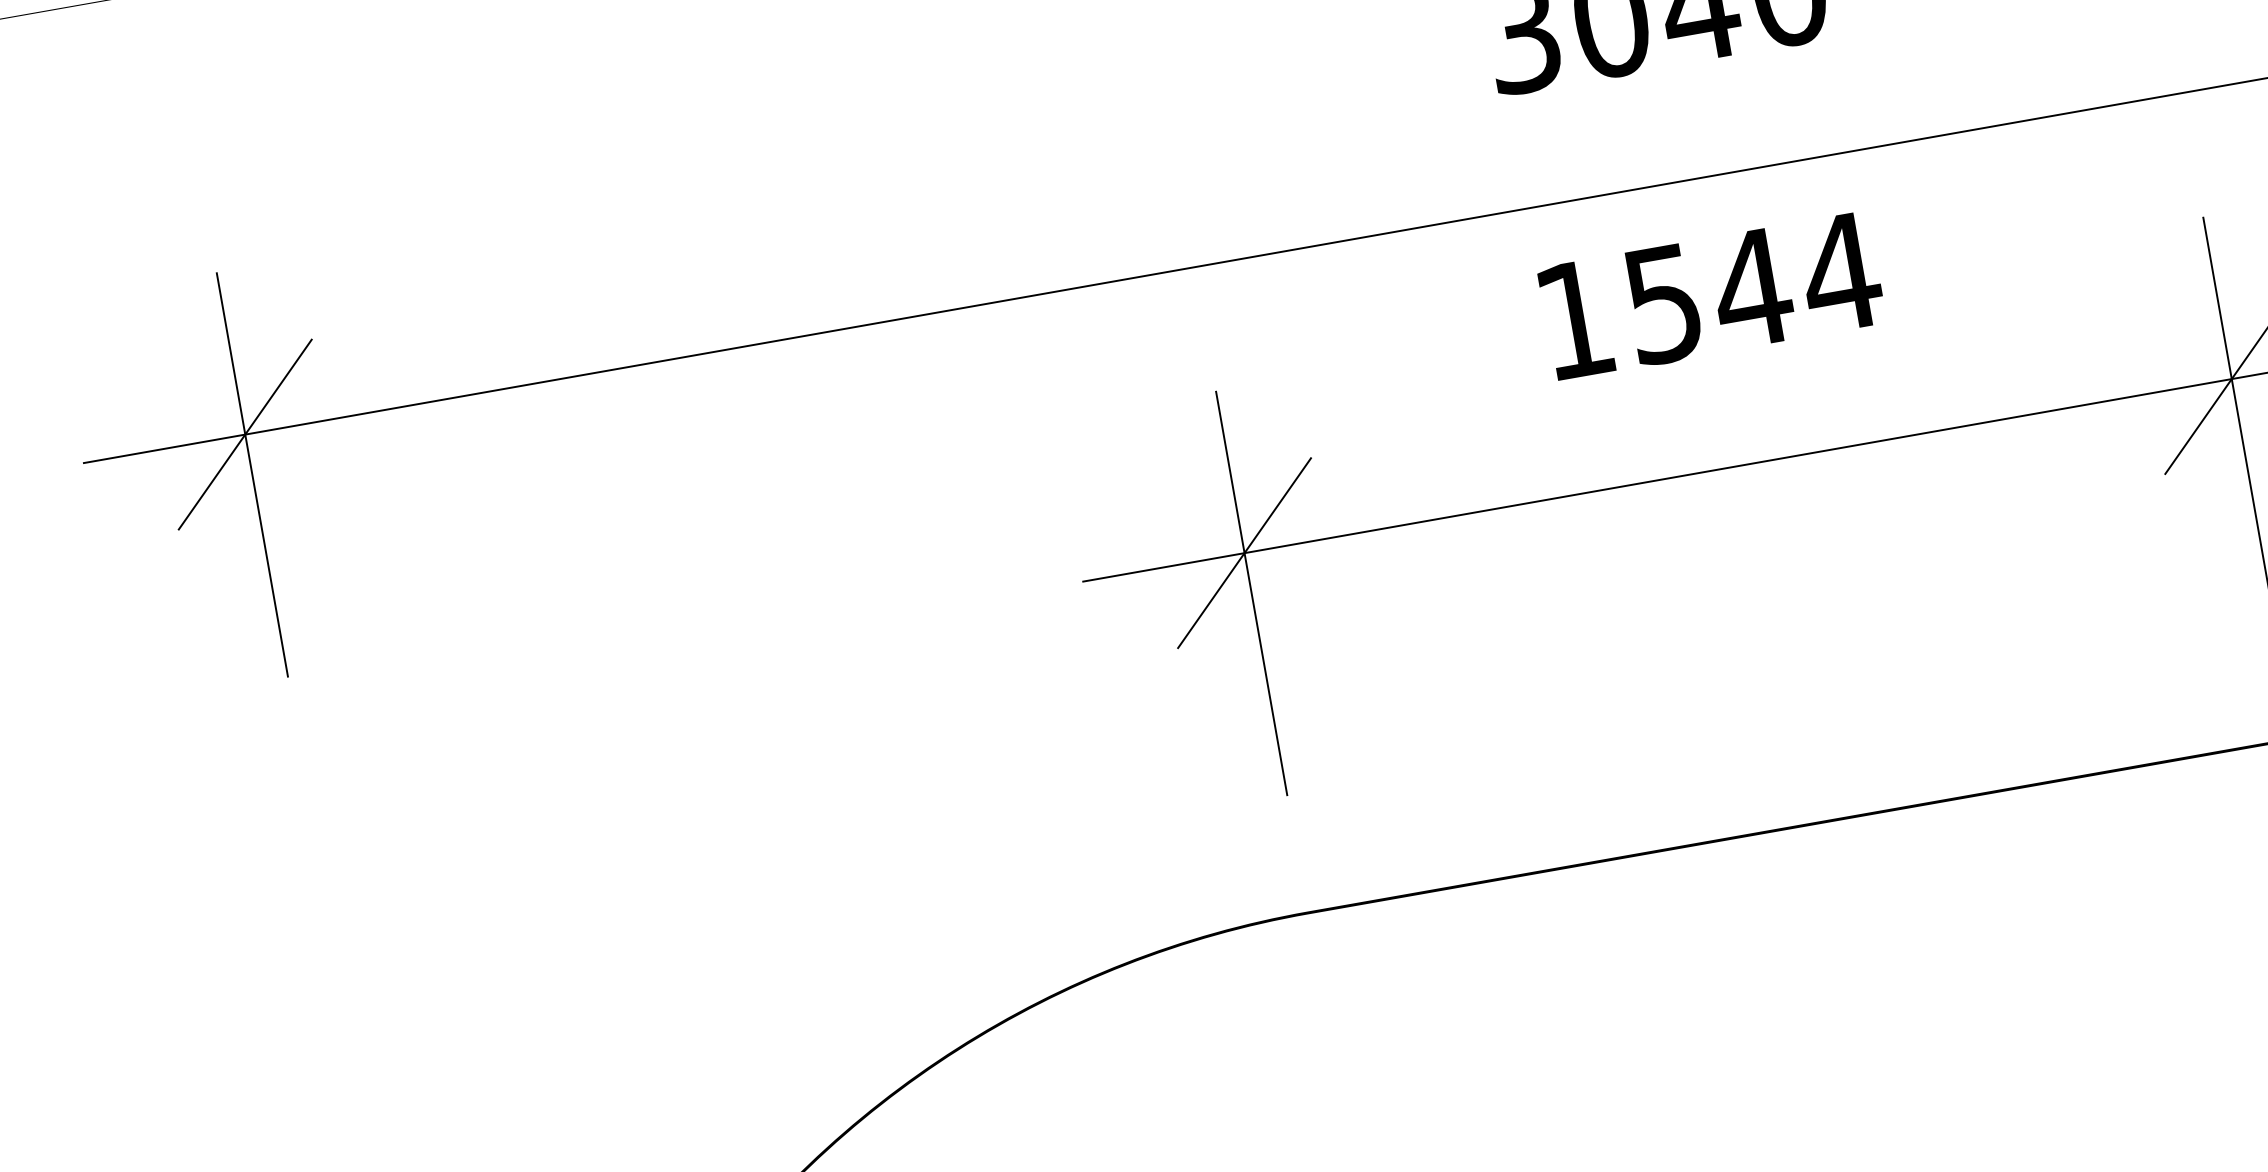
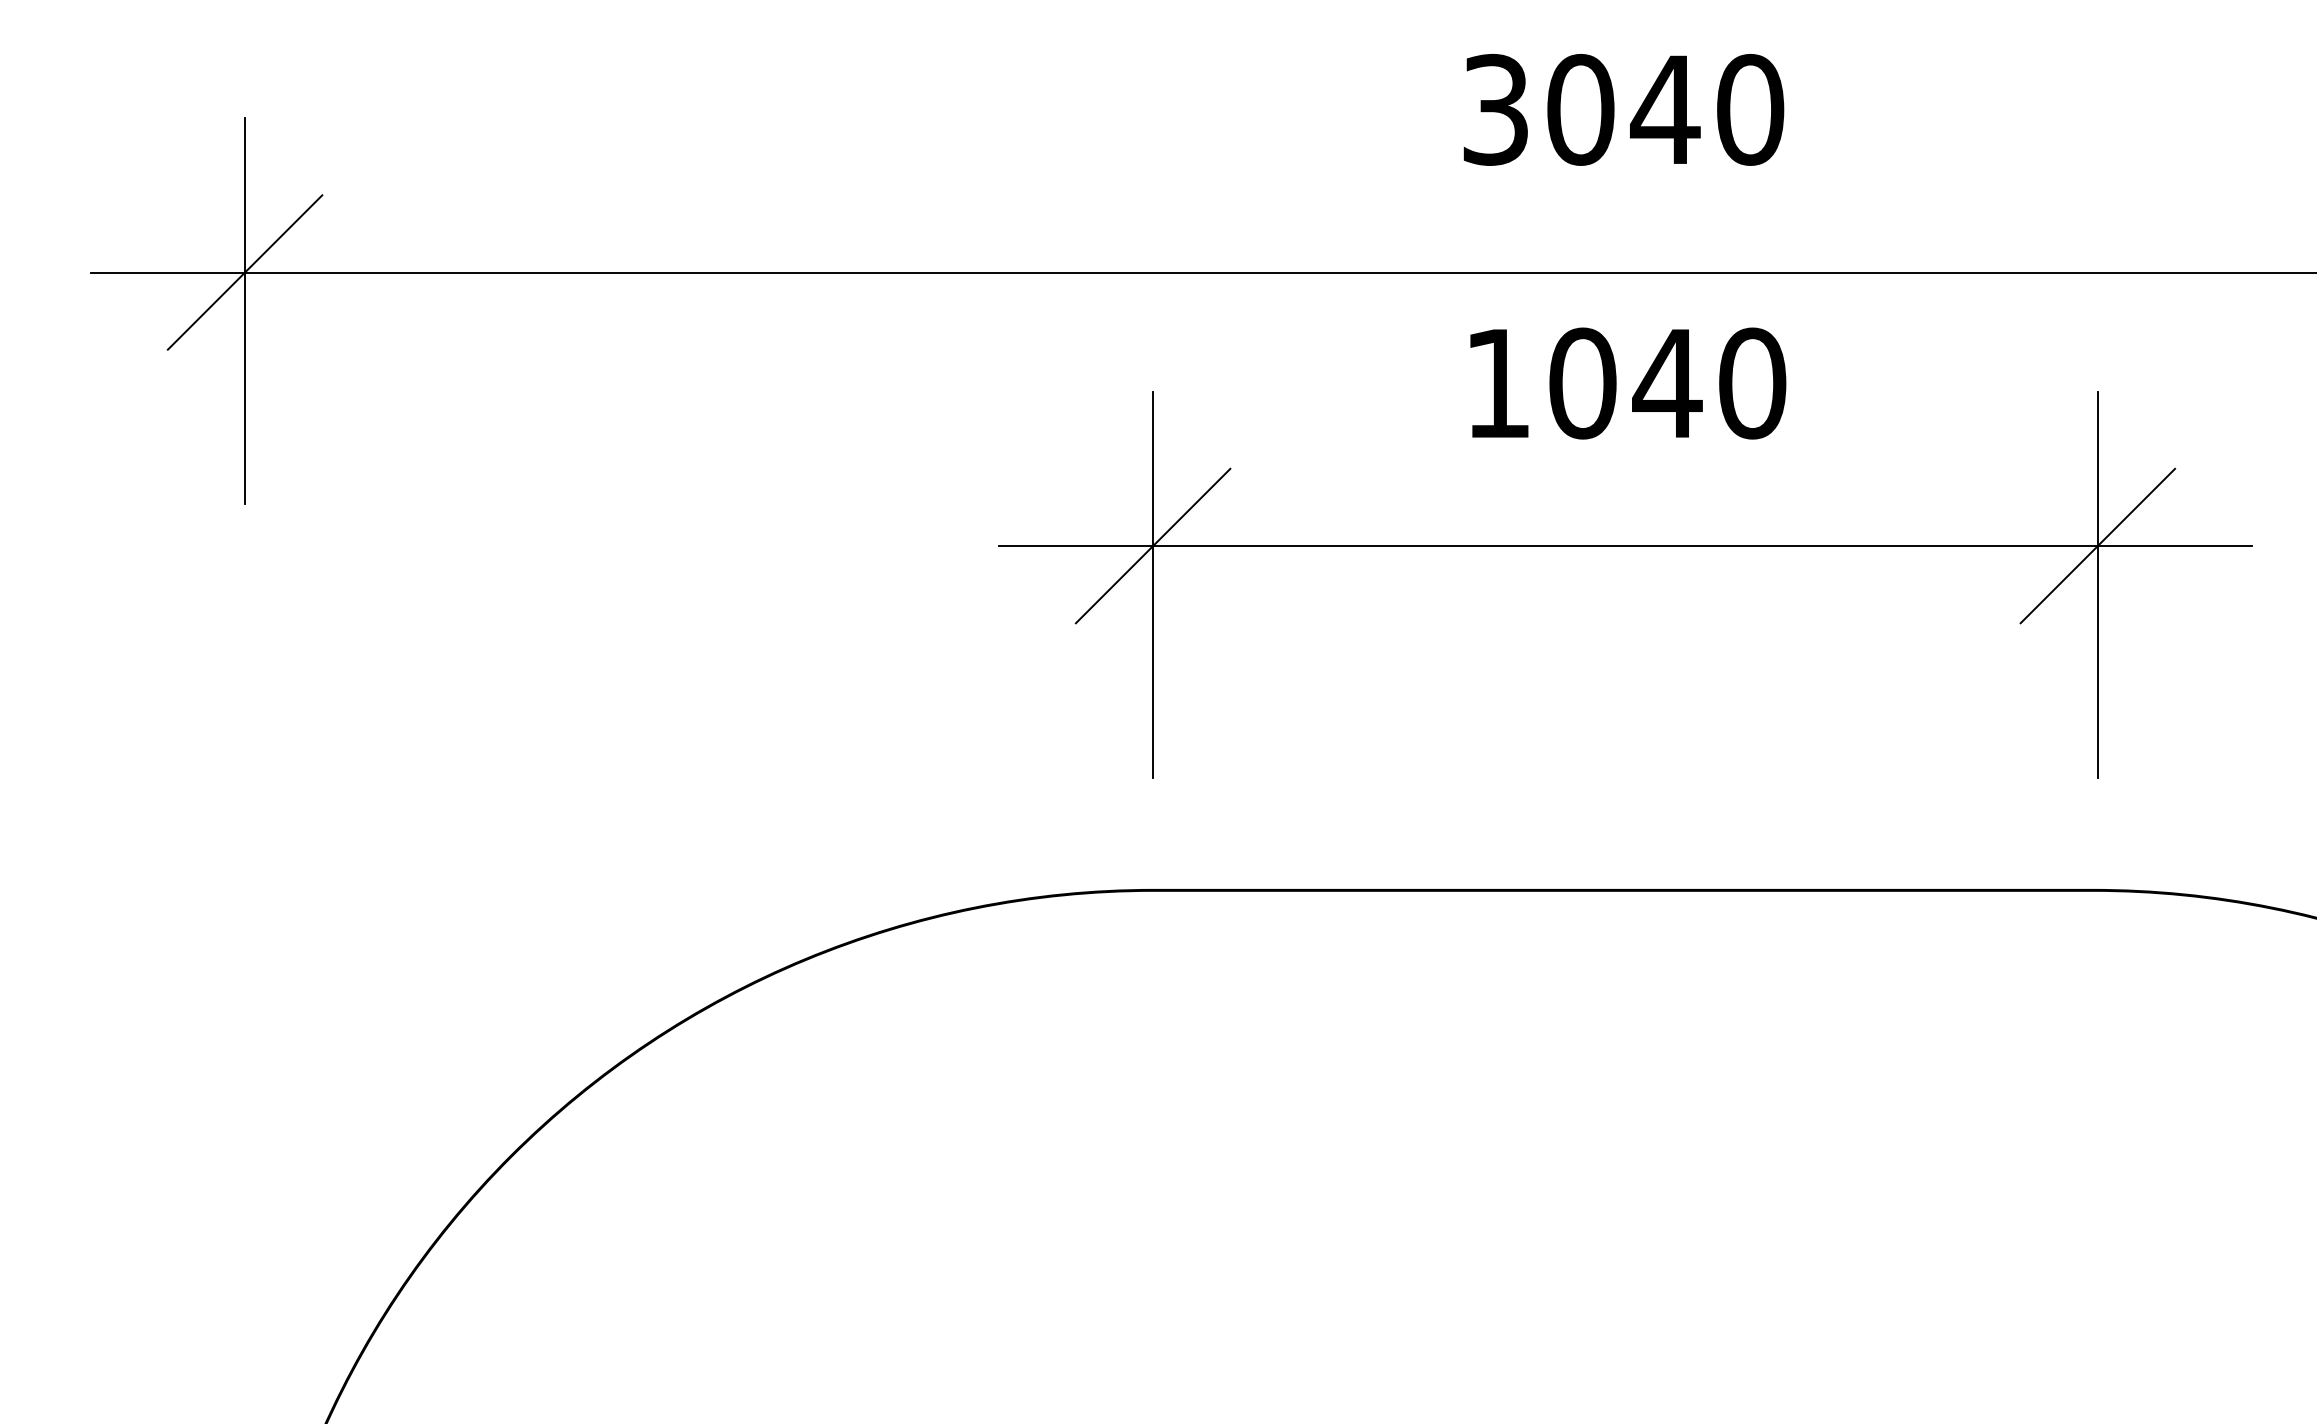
text: (1753, 288) -> (1668, 383), 1544 -> 1040

